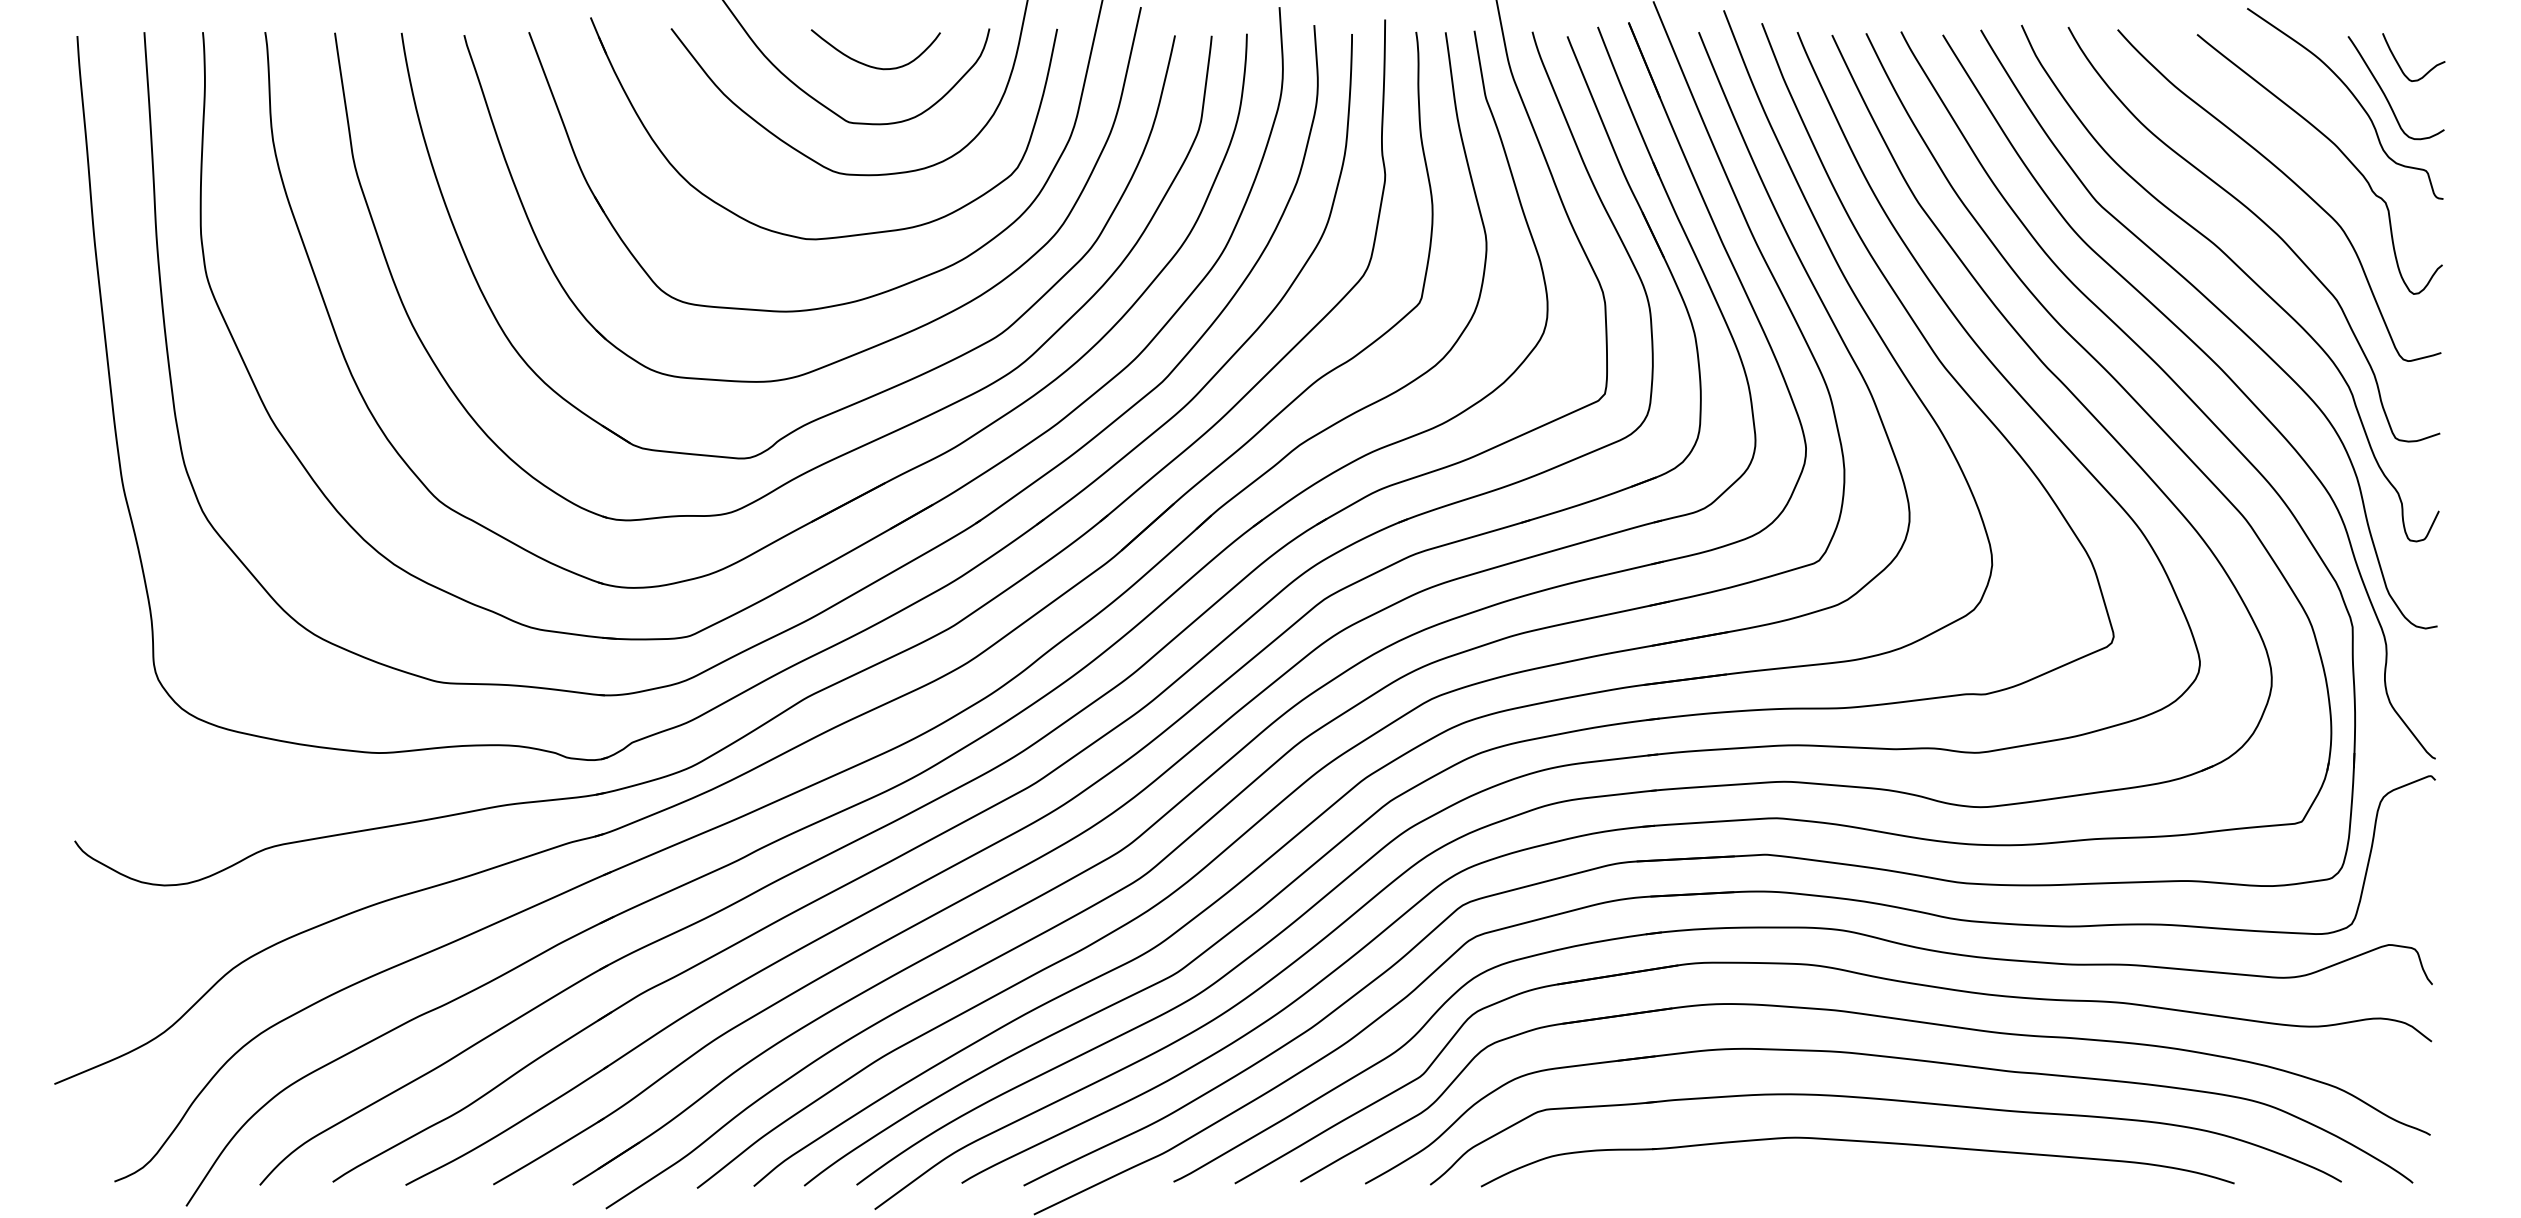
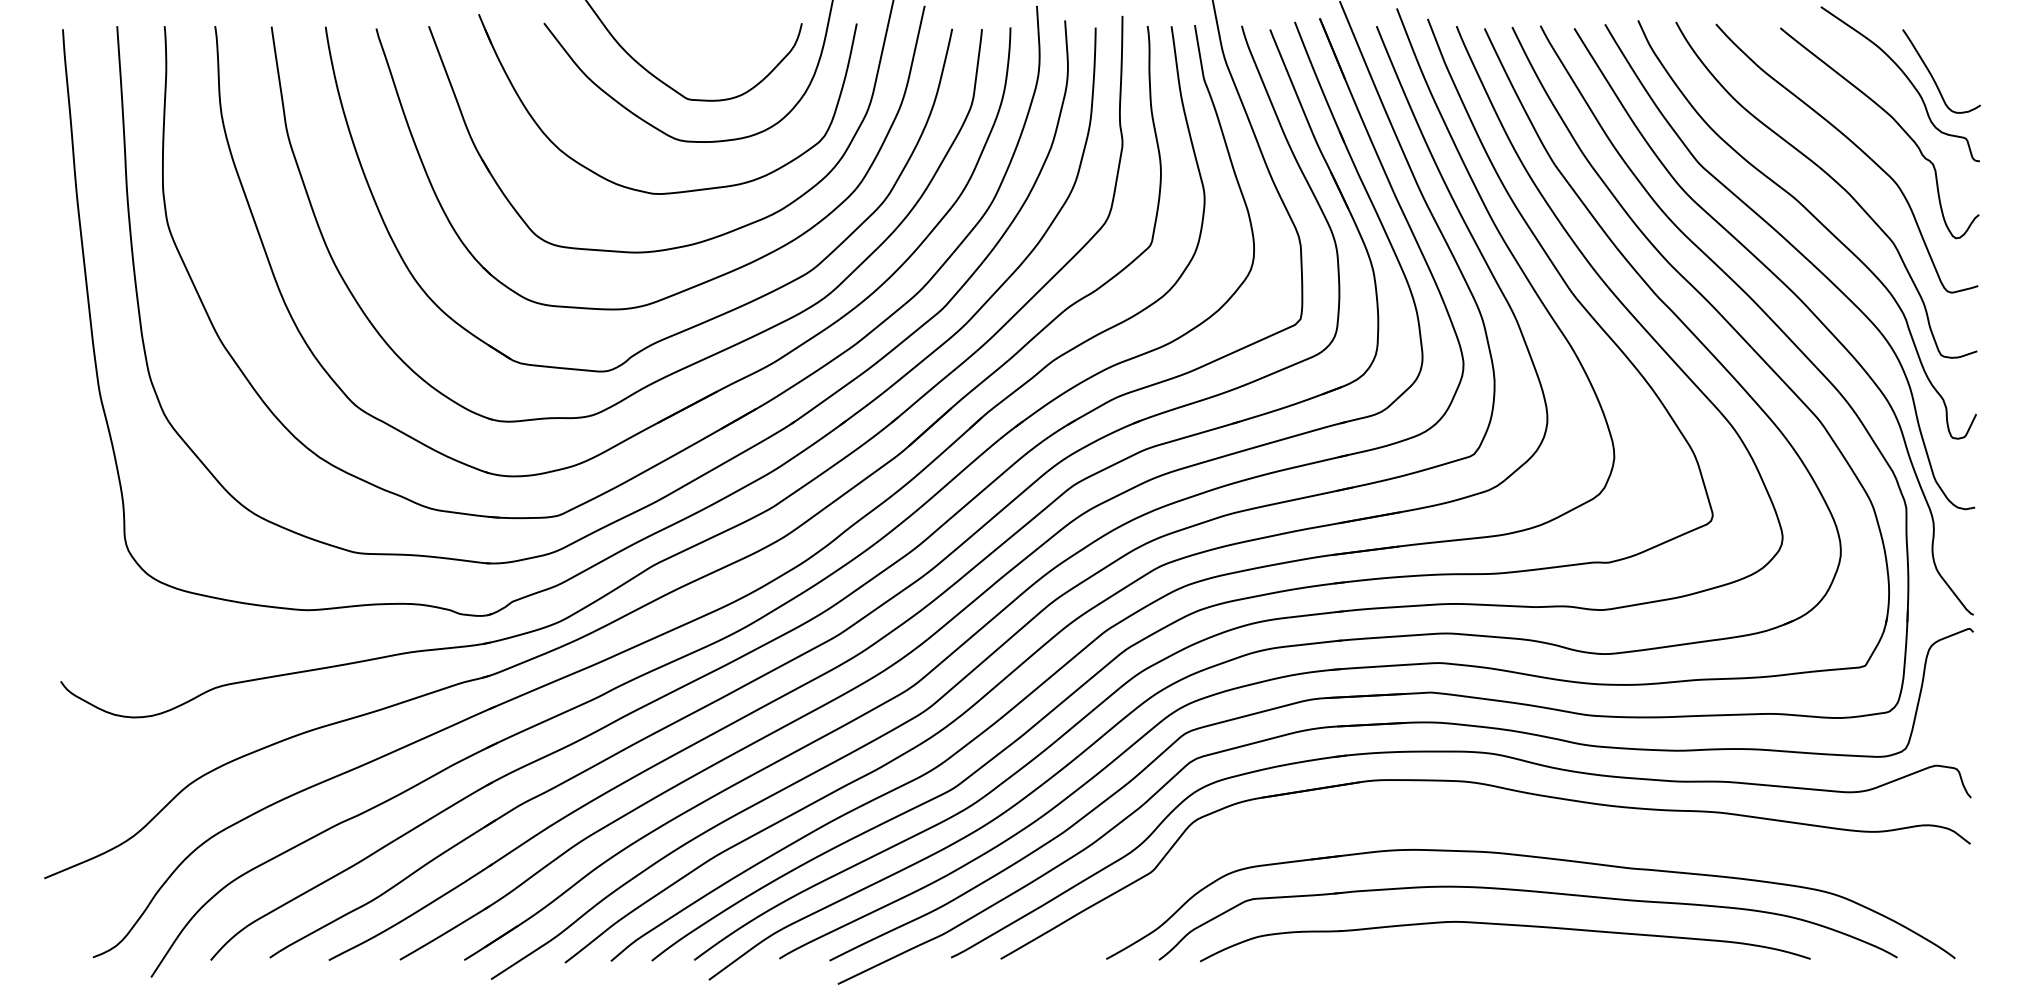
curve: (870, 65) -> (705, 53), removed
curve: (2401, 67) -> (1945, 54), removed
part: (1878, 1017) -> (1522, 824), removed

